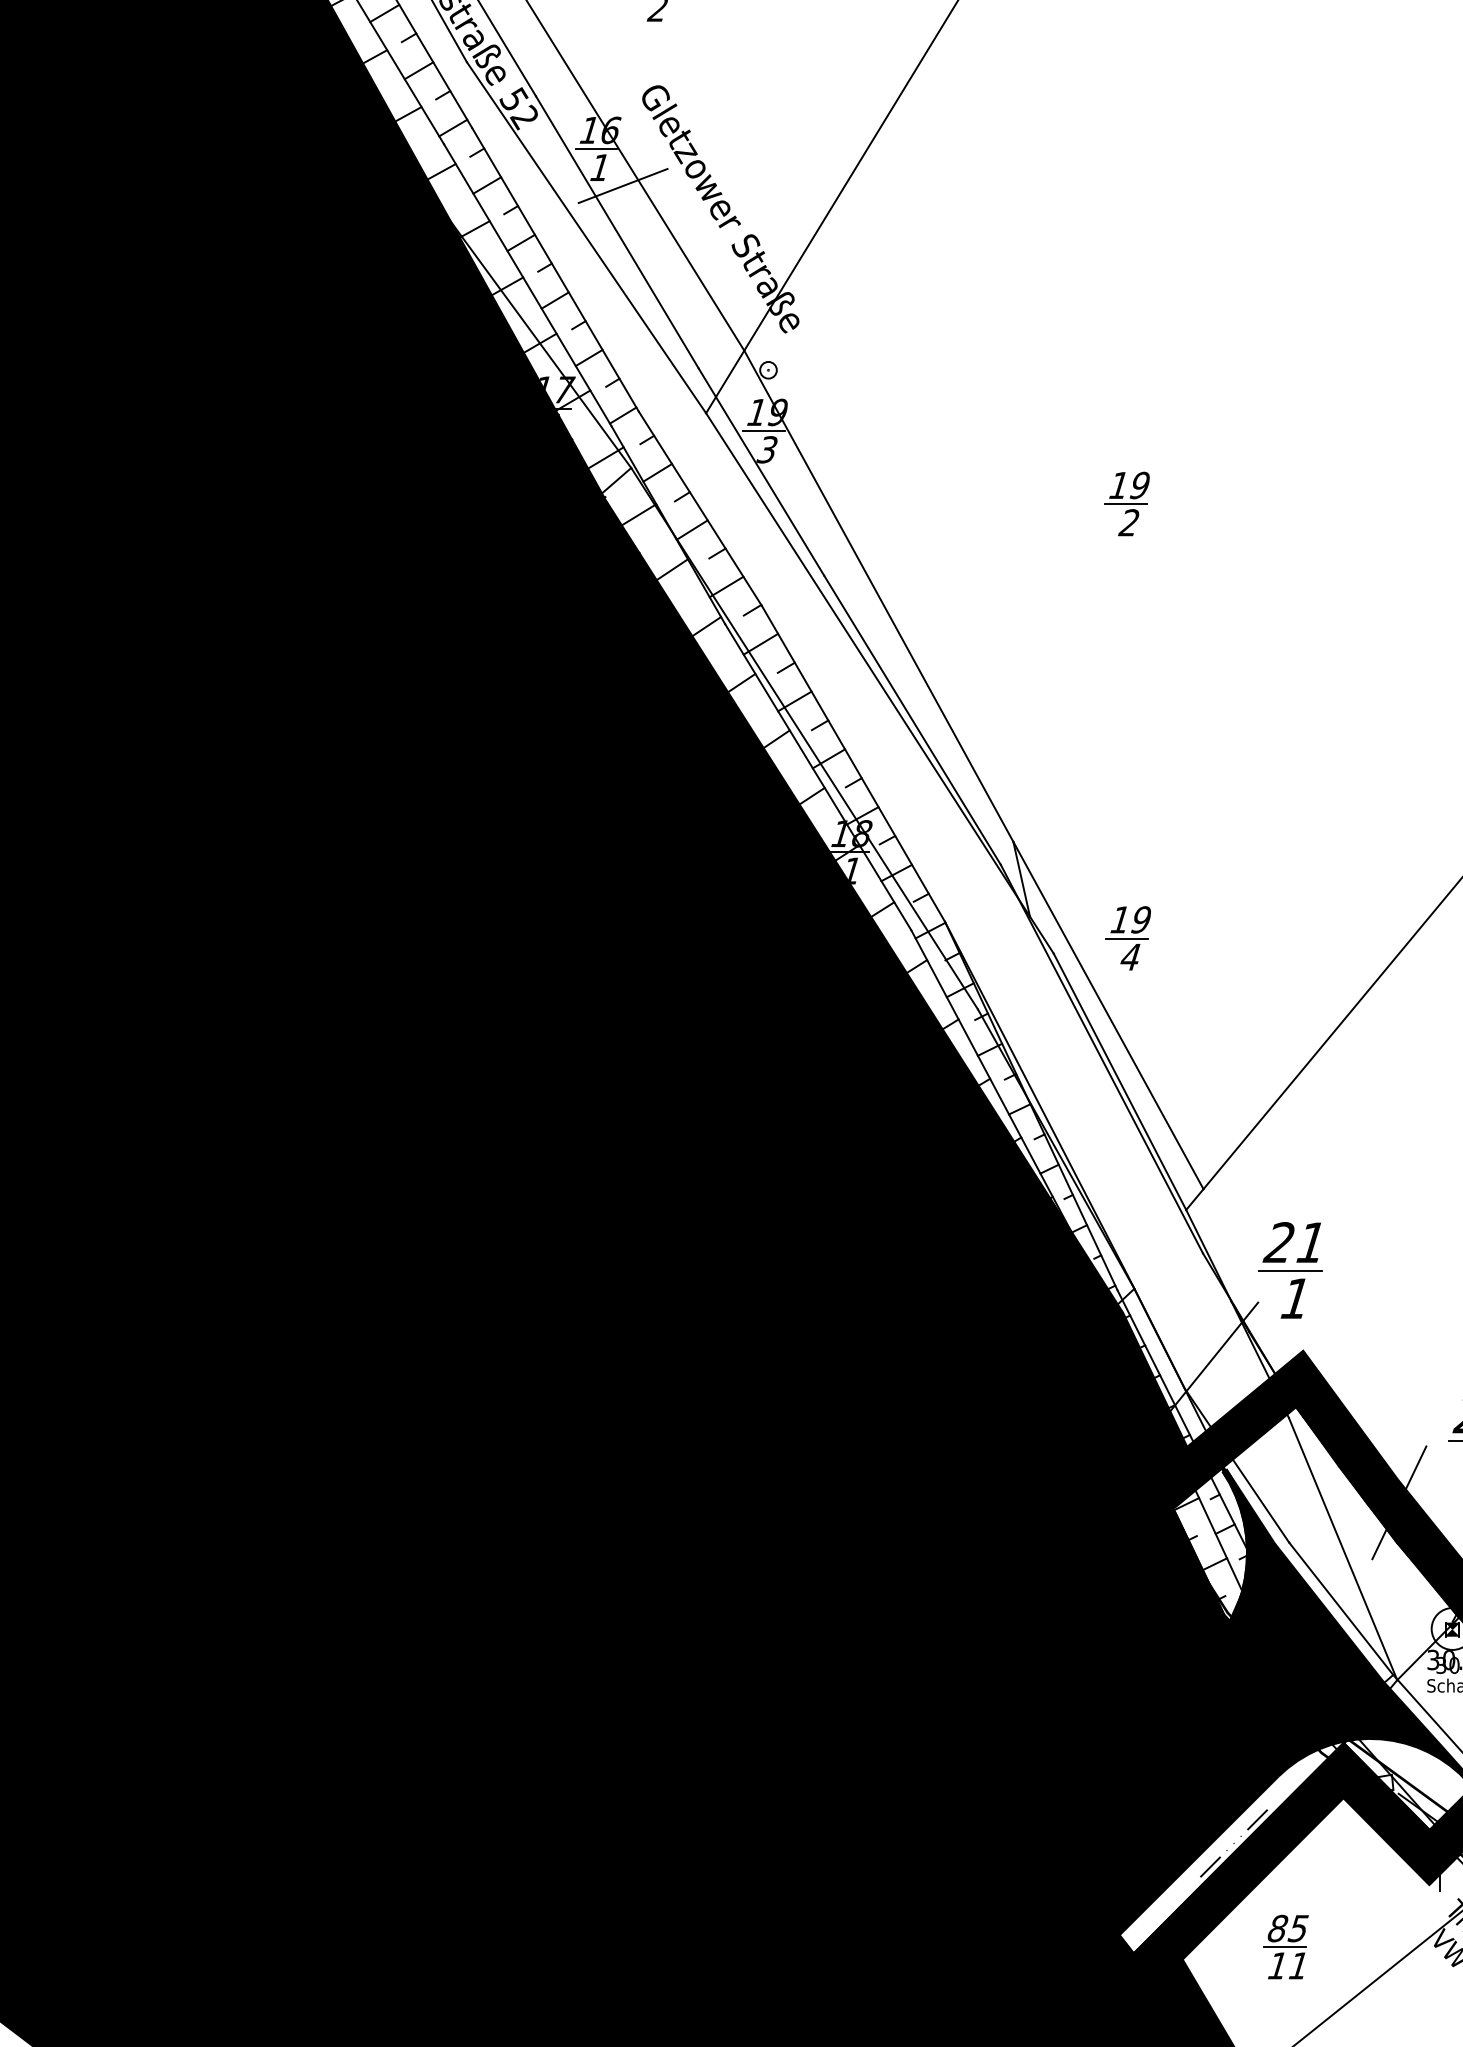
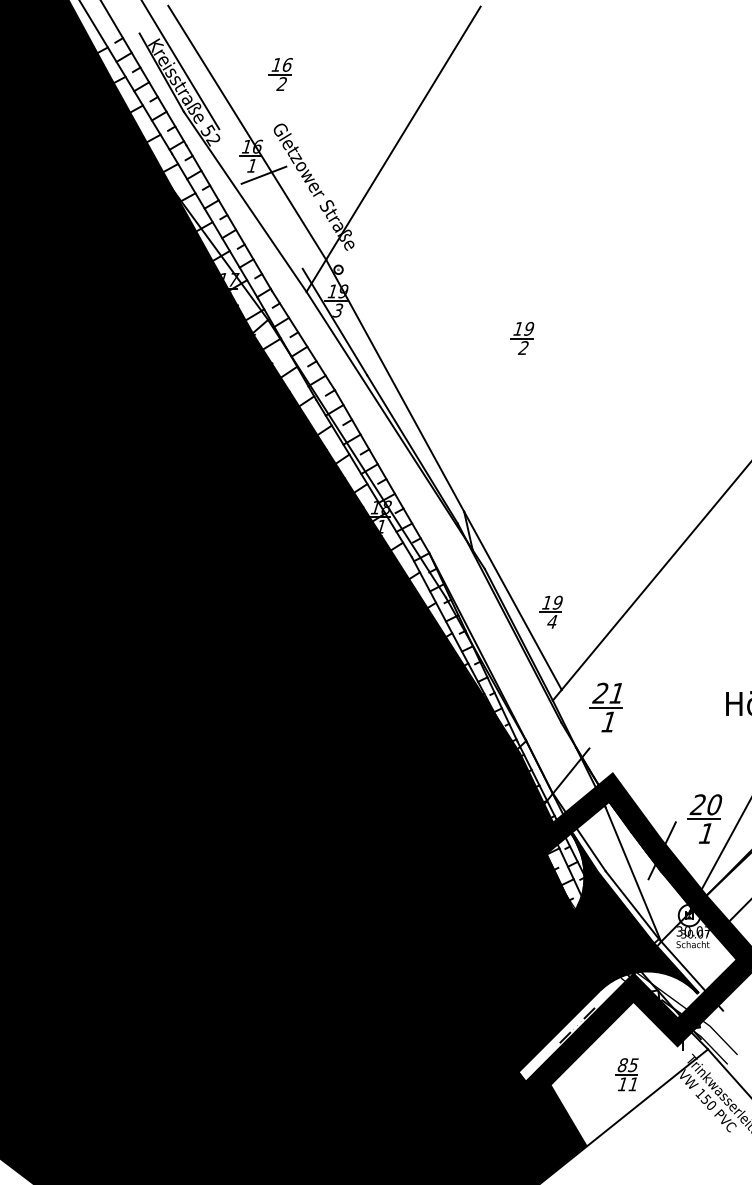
line: (616, 231) -> (260, 198), removed
part: (1127, 936) -> (550, 611), moved
part: (1288, 1270) -> (605, 707), moved
part: (1284, 1946) -> (626, 1074), moved

